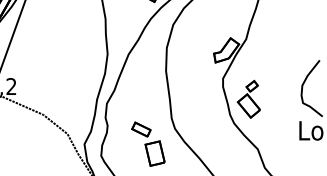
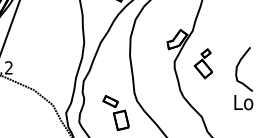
part: (248, 98) -> (203, 63), moved

